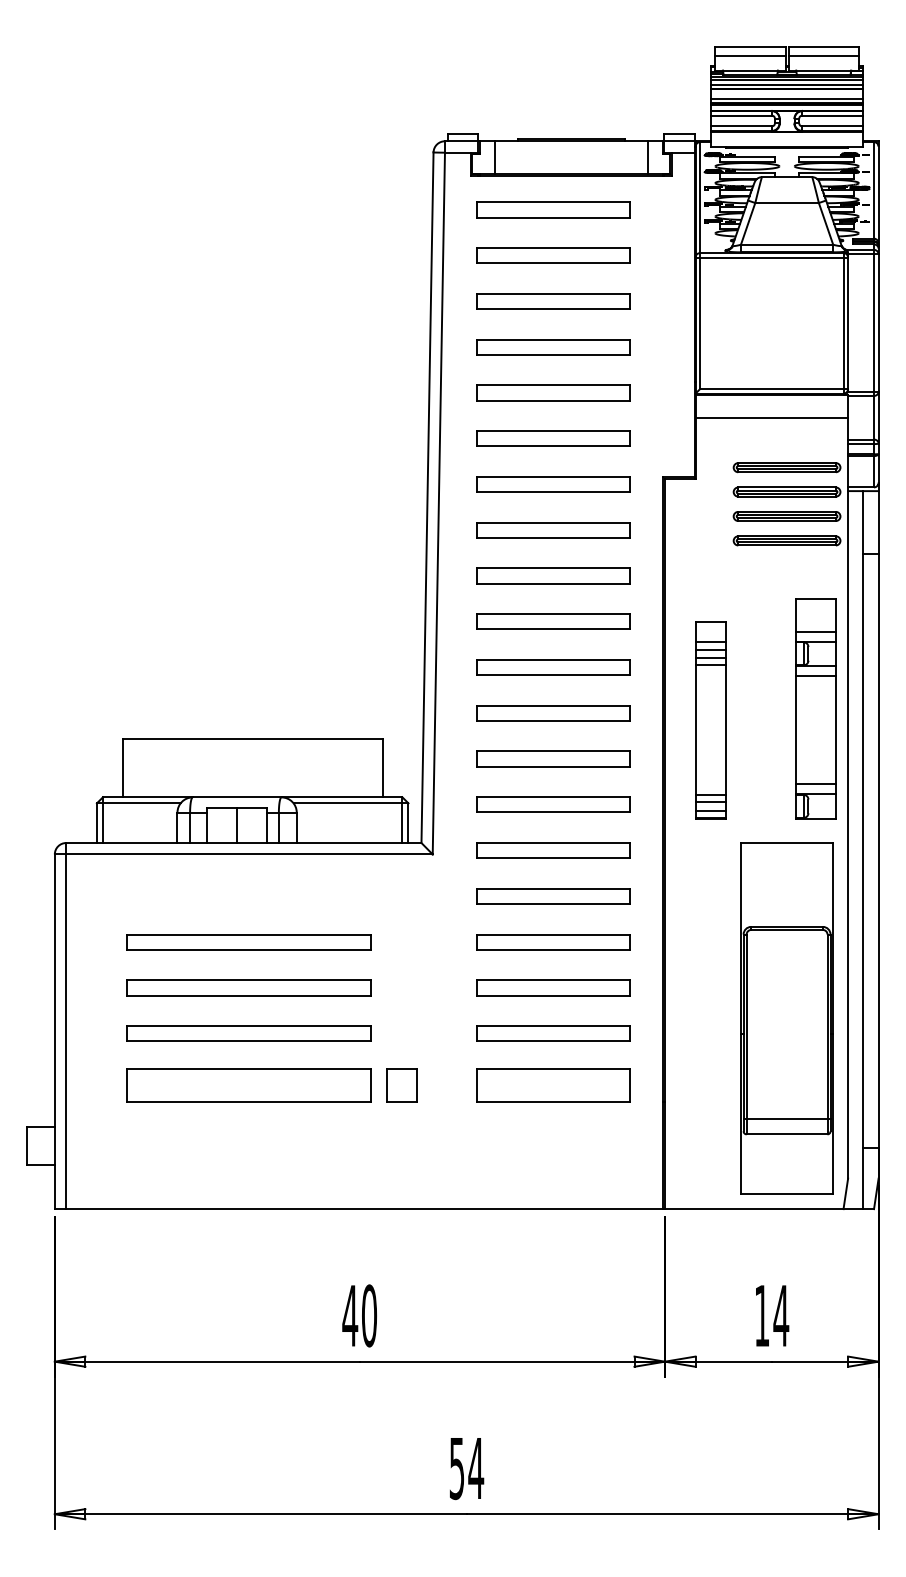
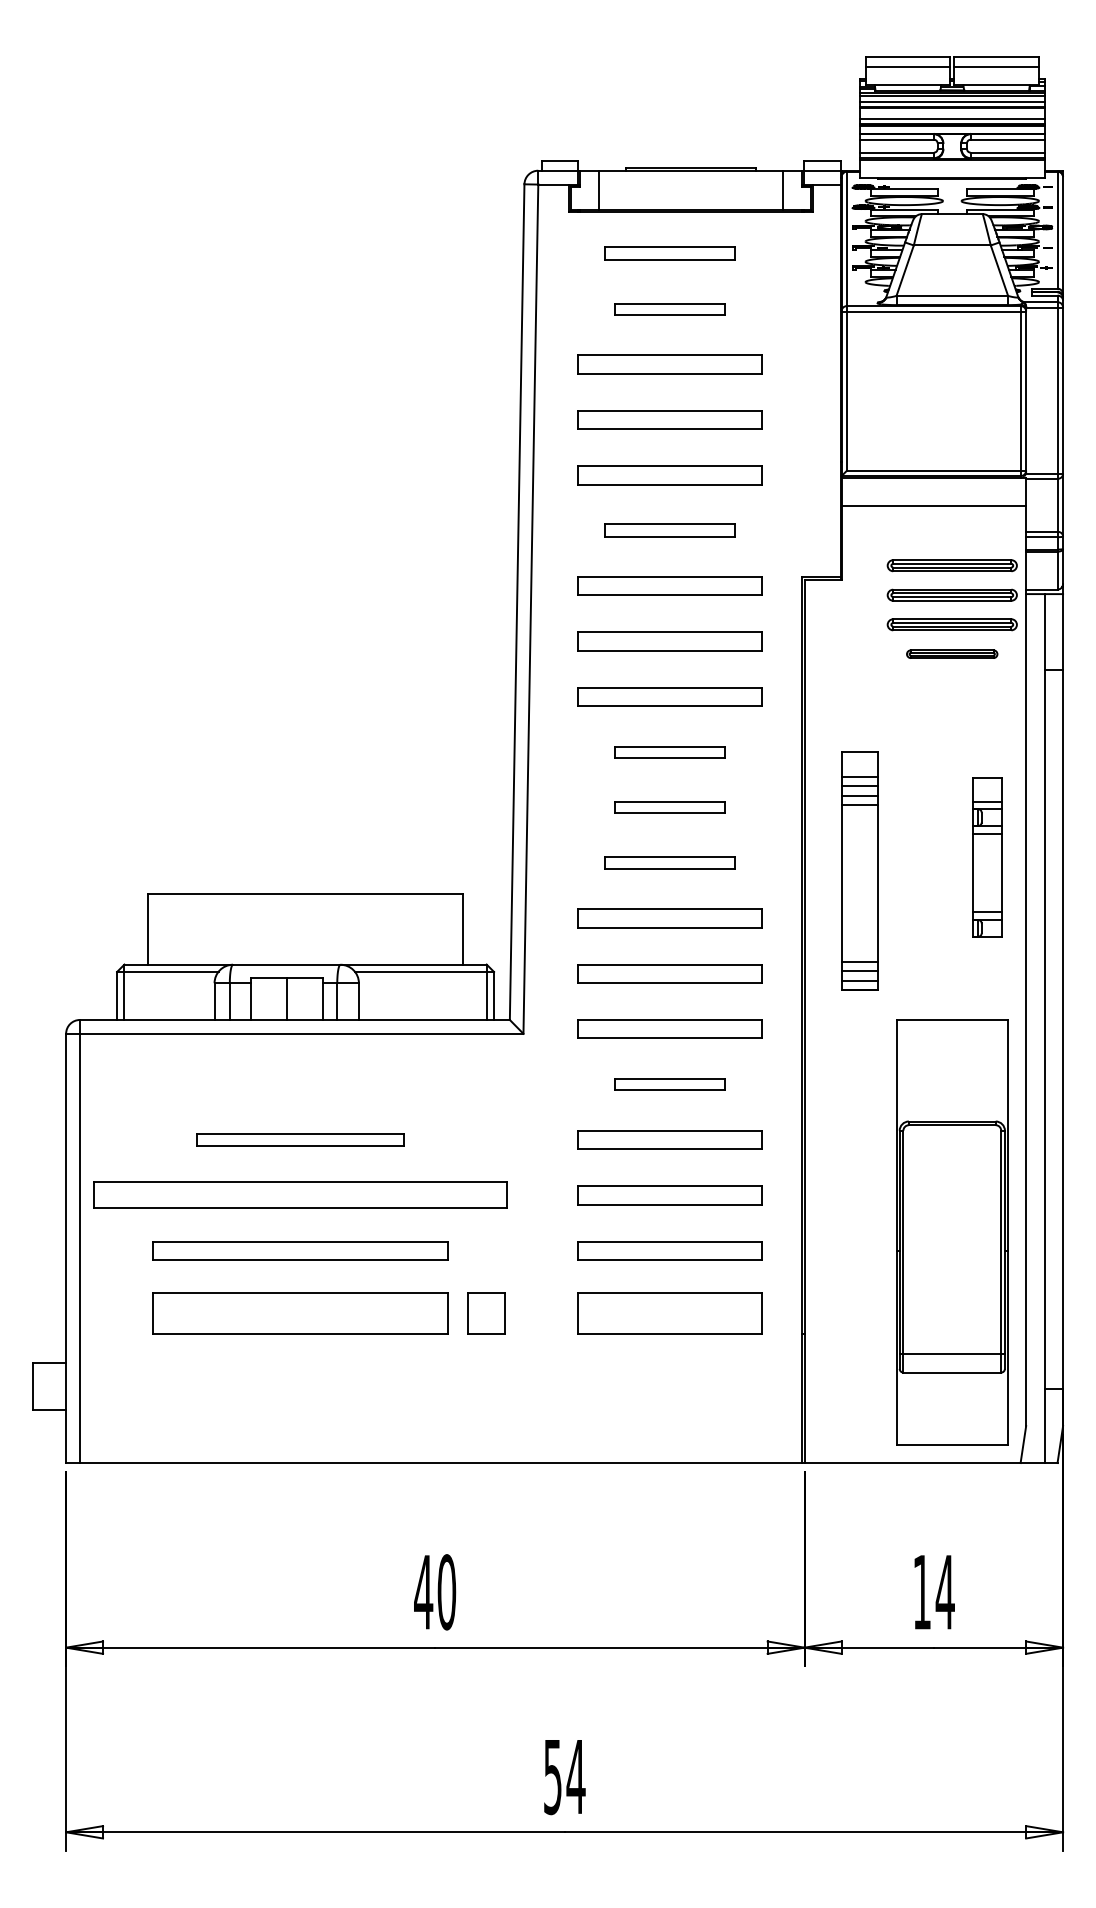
part: (553, 209) -> (669, 253), size x0.7
part: (553, 255) -> (669, 308), size x0.6
part: (553, 438) -> (669, 530), size x0.7
part: (786, 540) -> (951, 653), size x0.7
part: (553, 622) -> (669, 752), size x0.6
part: (553, 667) -> (669, 807), size x0.6
part: (815, 708) -> (986, 857), size x0.6
part: (553, 712) -> (669, 862), size x0.7
part: (553, 896) -> (669, 1084), size x0.6
part: (248, 941) -> (300, 1139), size x0.7
part: (248, 988) -> (300, 1195), size x1.4

